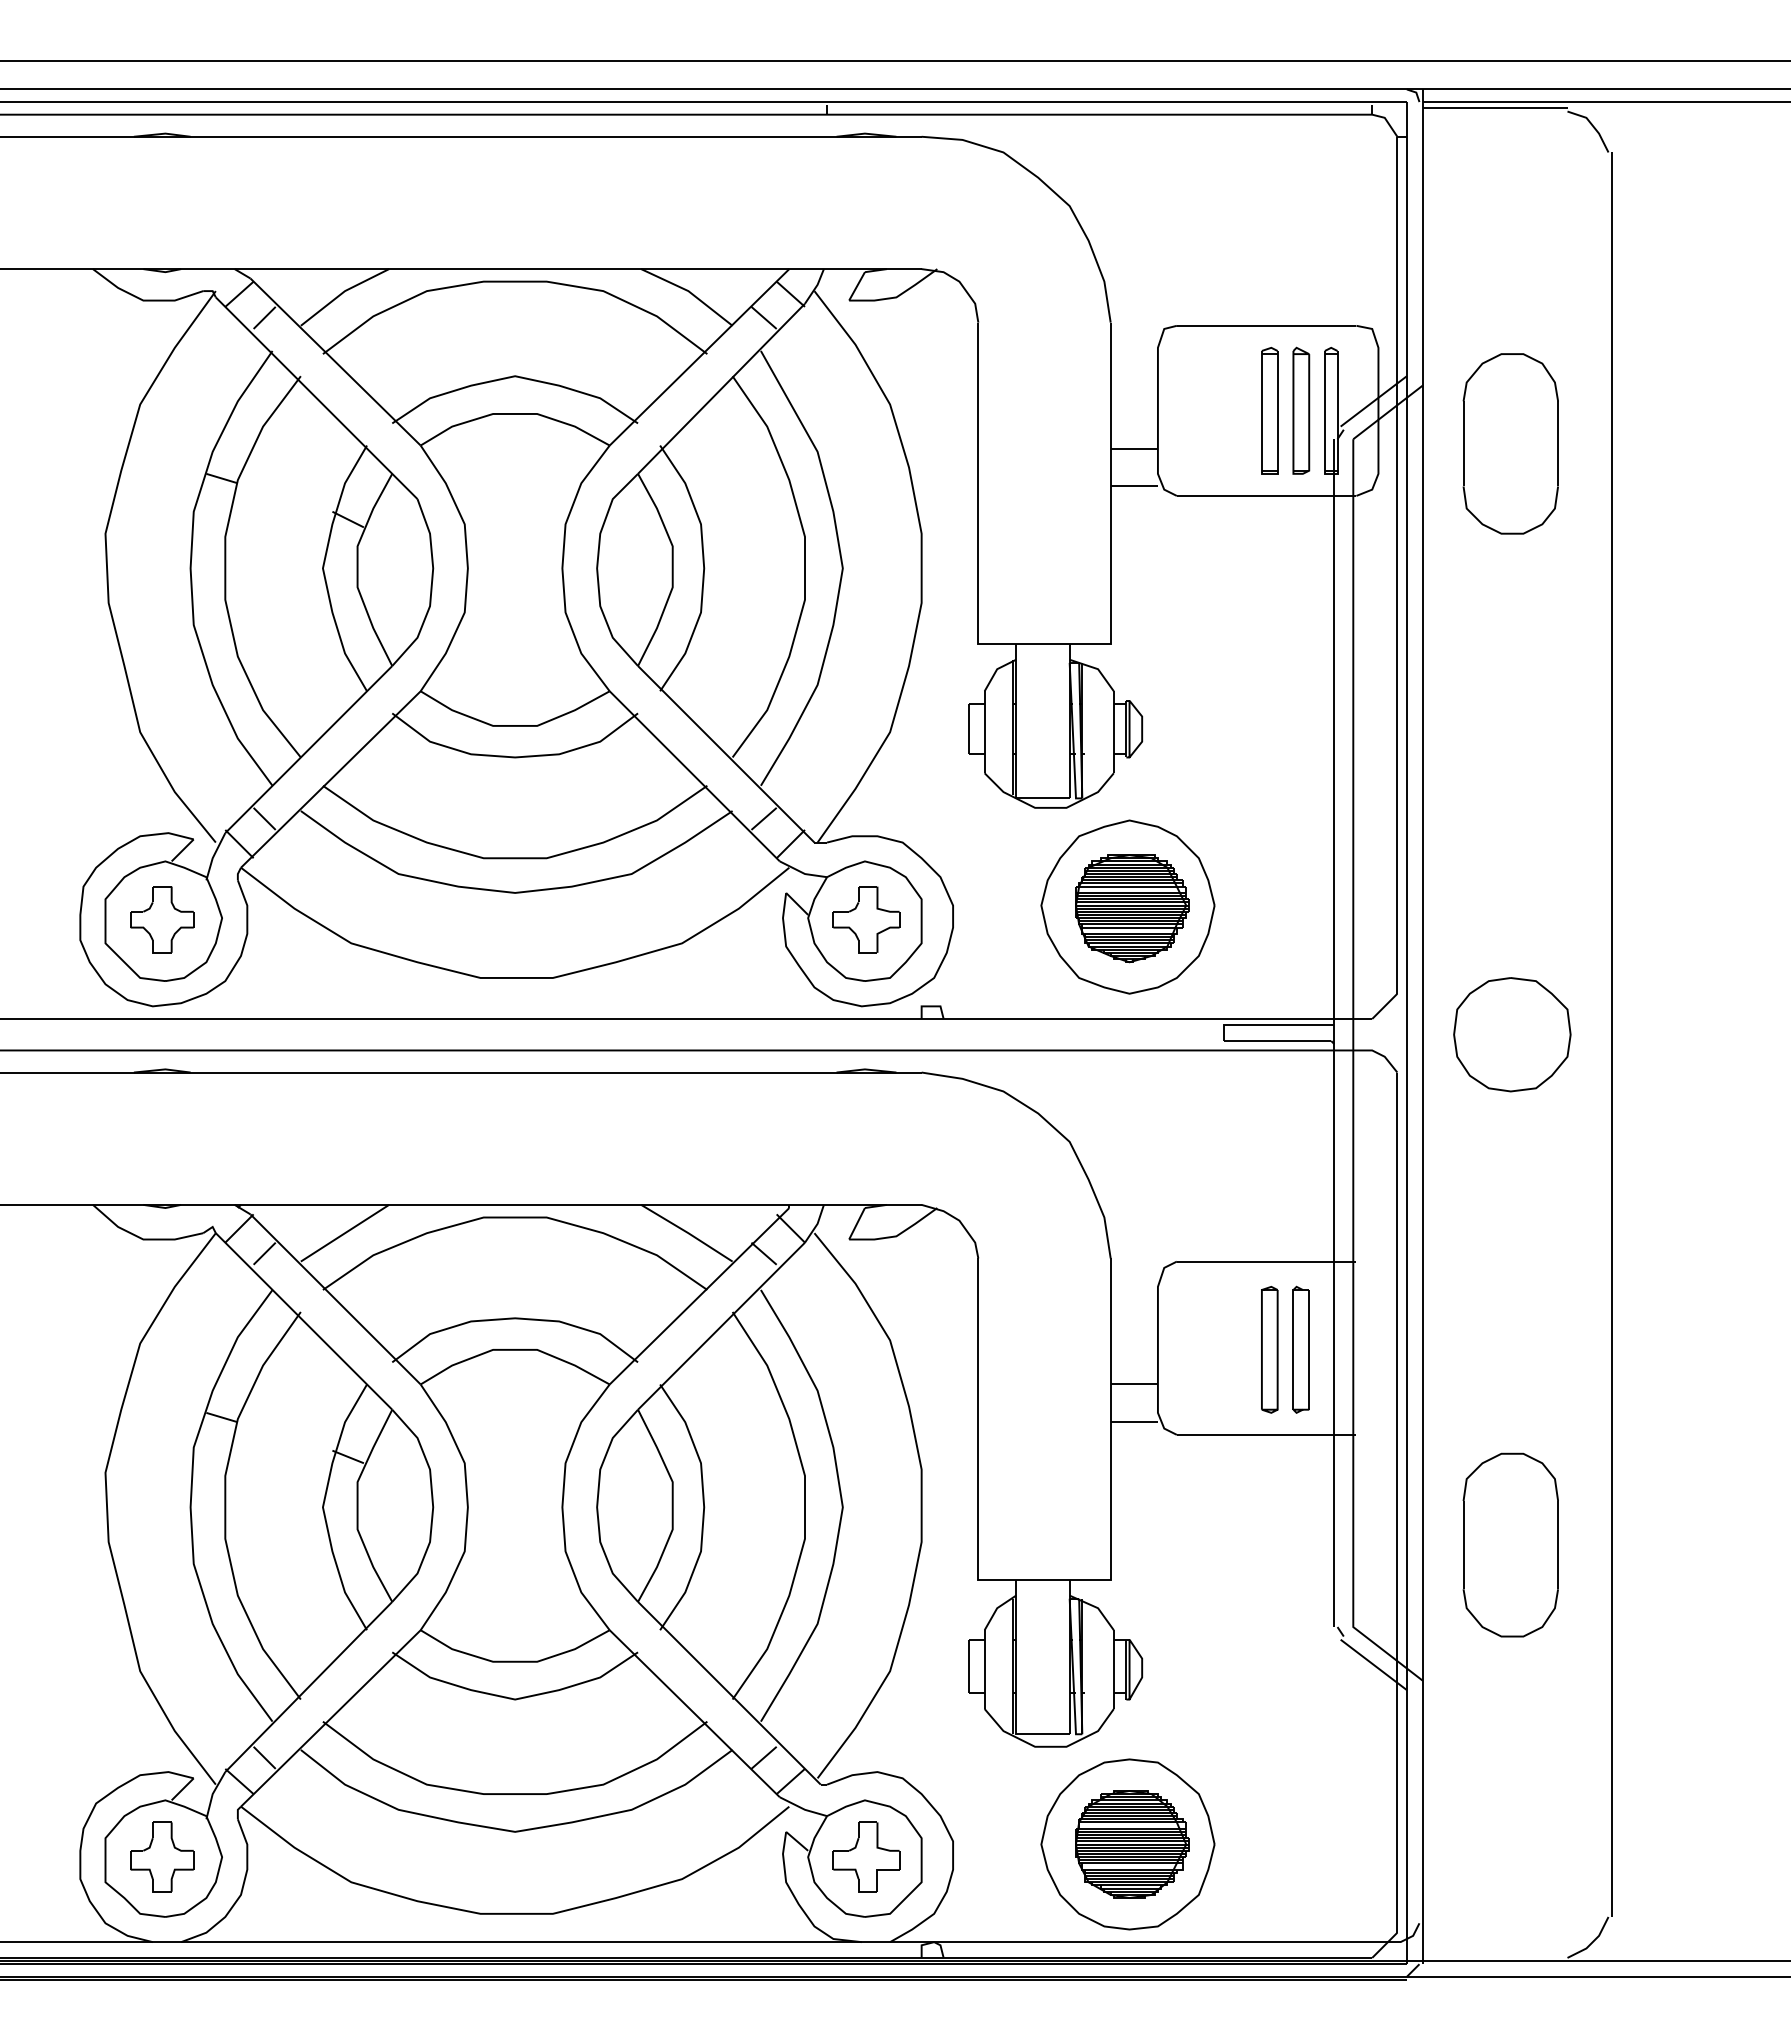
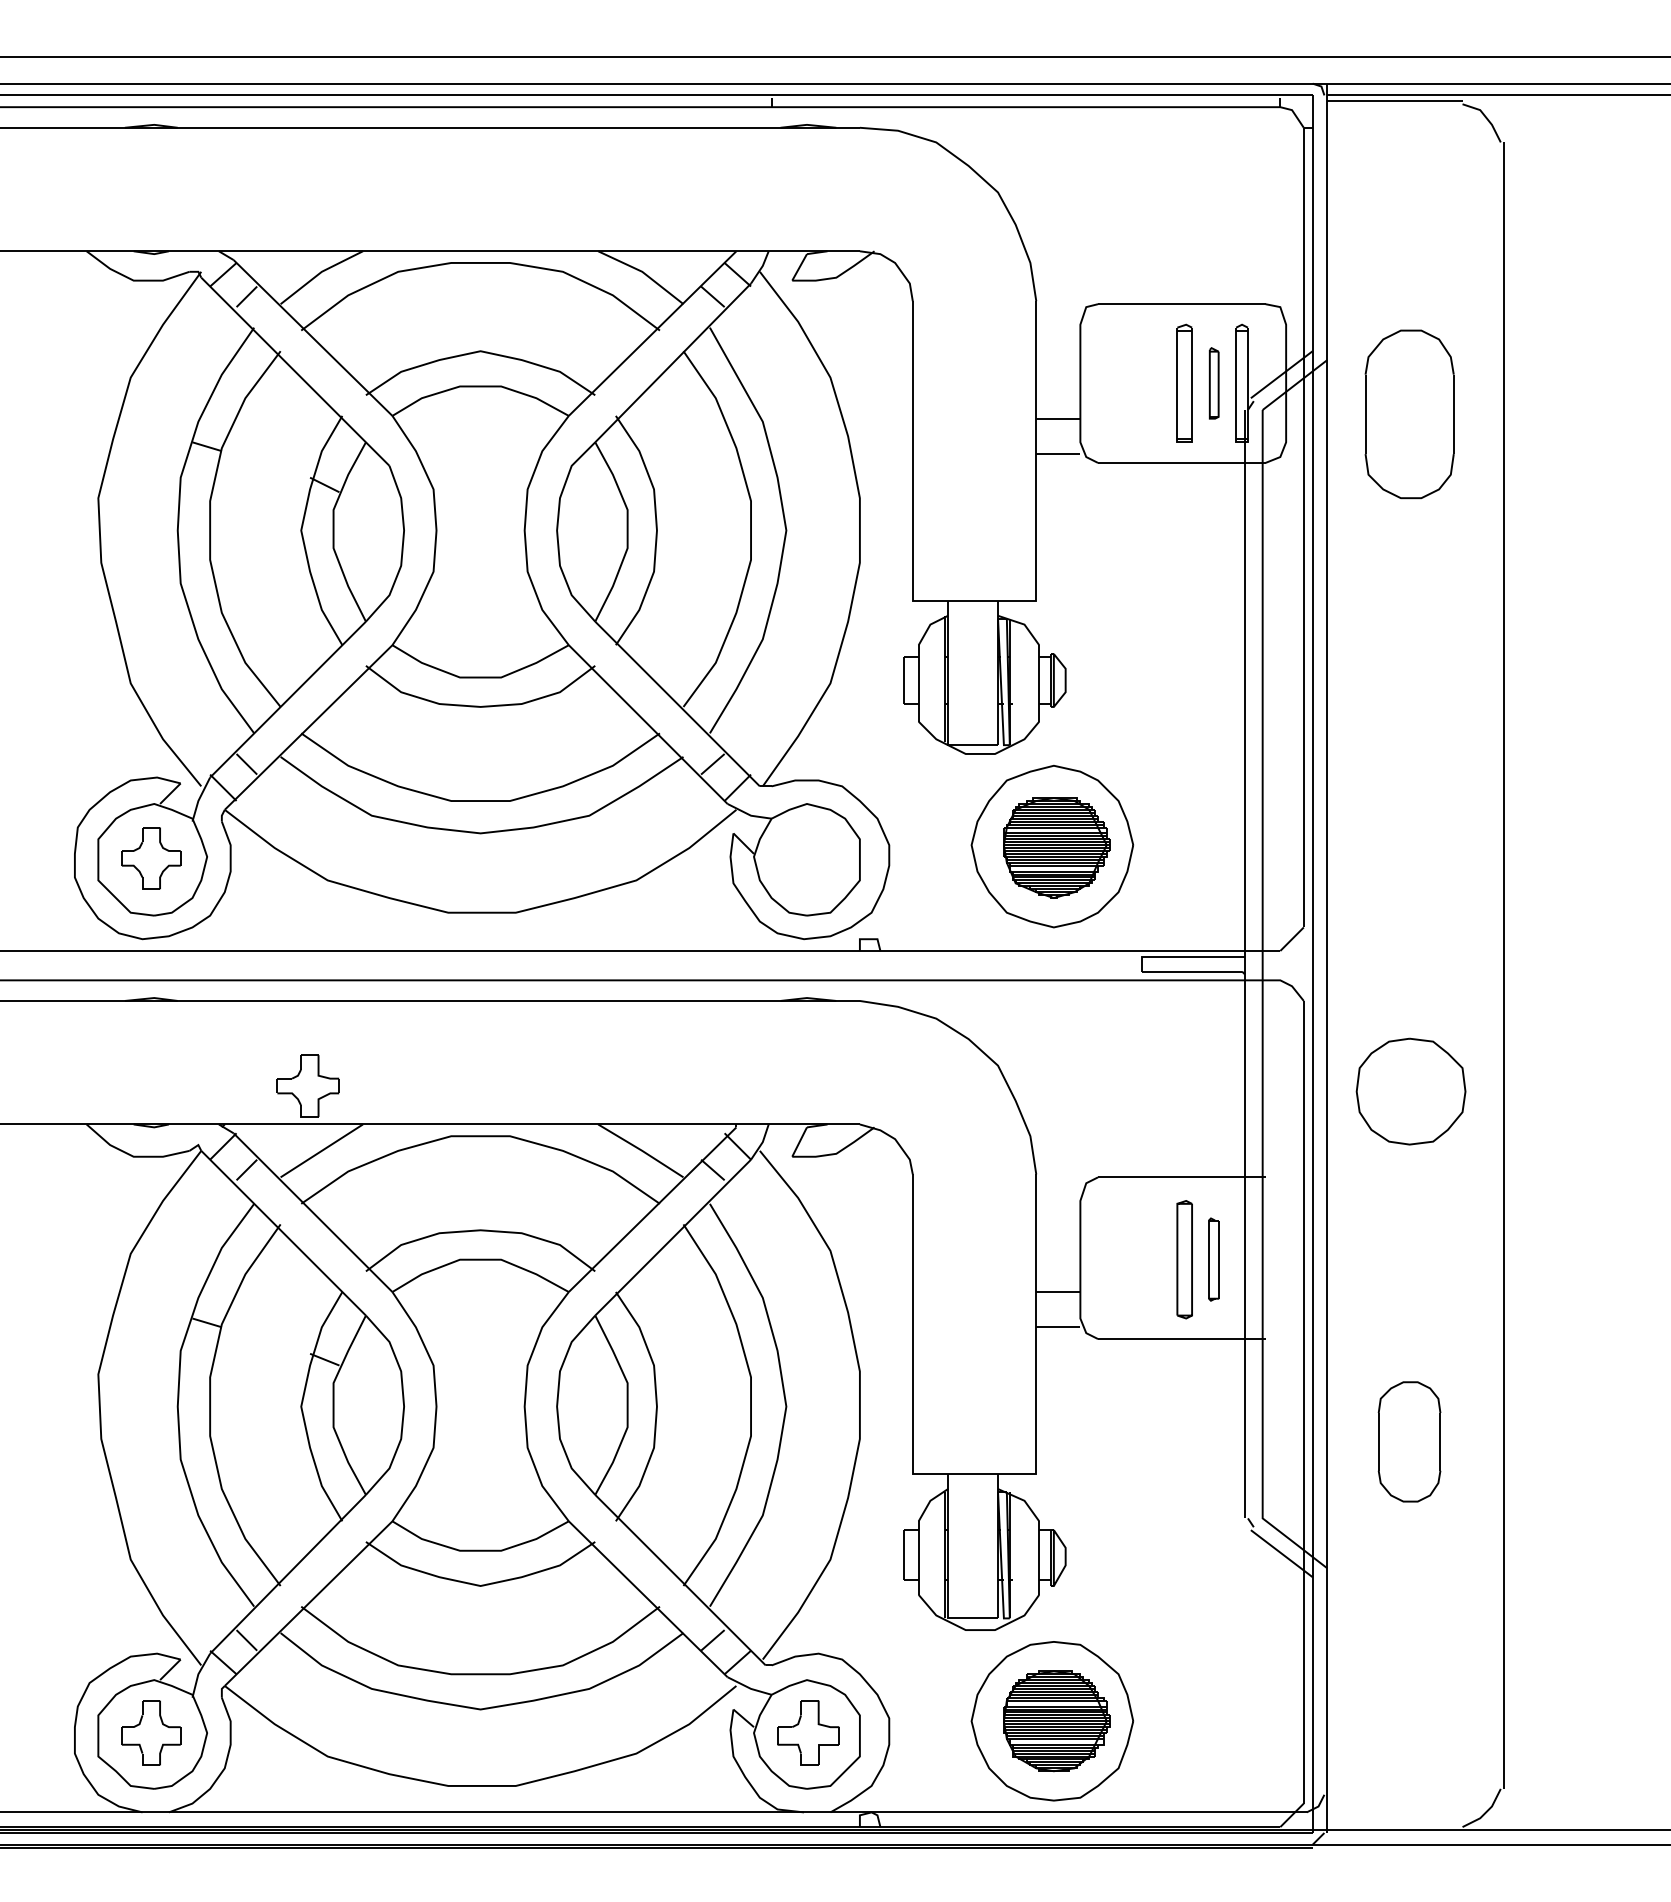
part: (1301, 410) -> (1214, 383), size x0.6
part: (866, 919) -> (308, 1085), moved
part: (1512, 1034) -> (1411, 1091), moved
part: (1300, 1349) -> (1213, 1259), size x0.7
part: (1510, 1544) -> (1409, 1441), size x0.7

